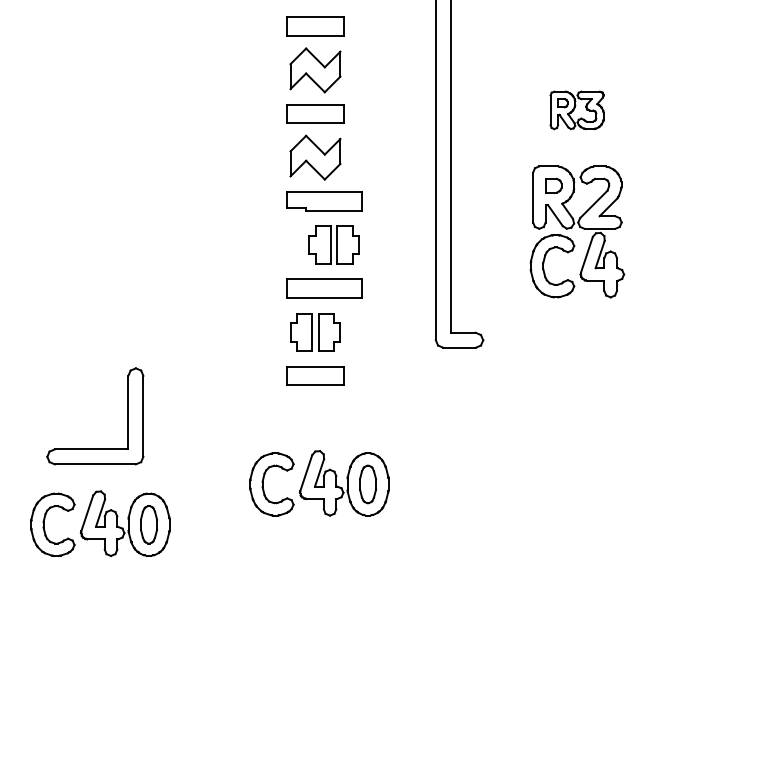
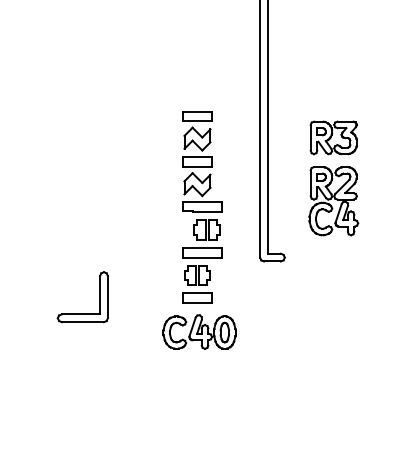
part: (576, 109) -> (333, 137), size x1.67
part: (325, 201) -> (202, 207), moved
part: (100, 522) -> (85, 352), removed

